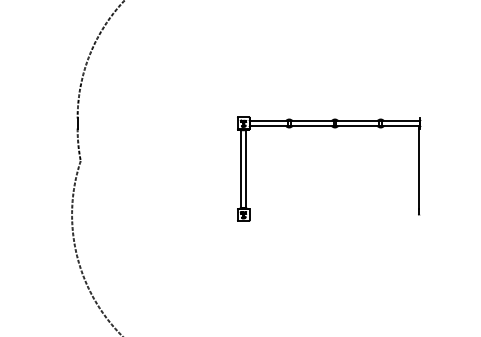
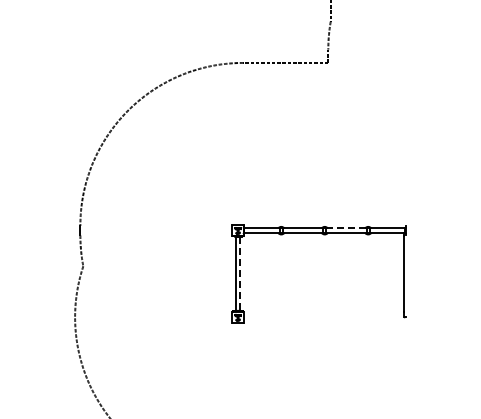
line: (358, 121) -> (347, 228), solid -> dashed
line: (246, 168) -> (240, 273), solid -> dashed

